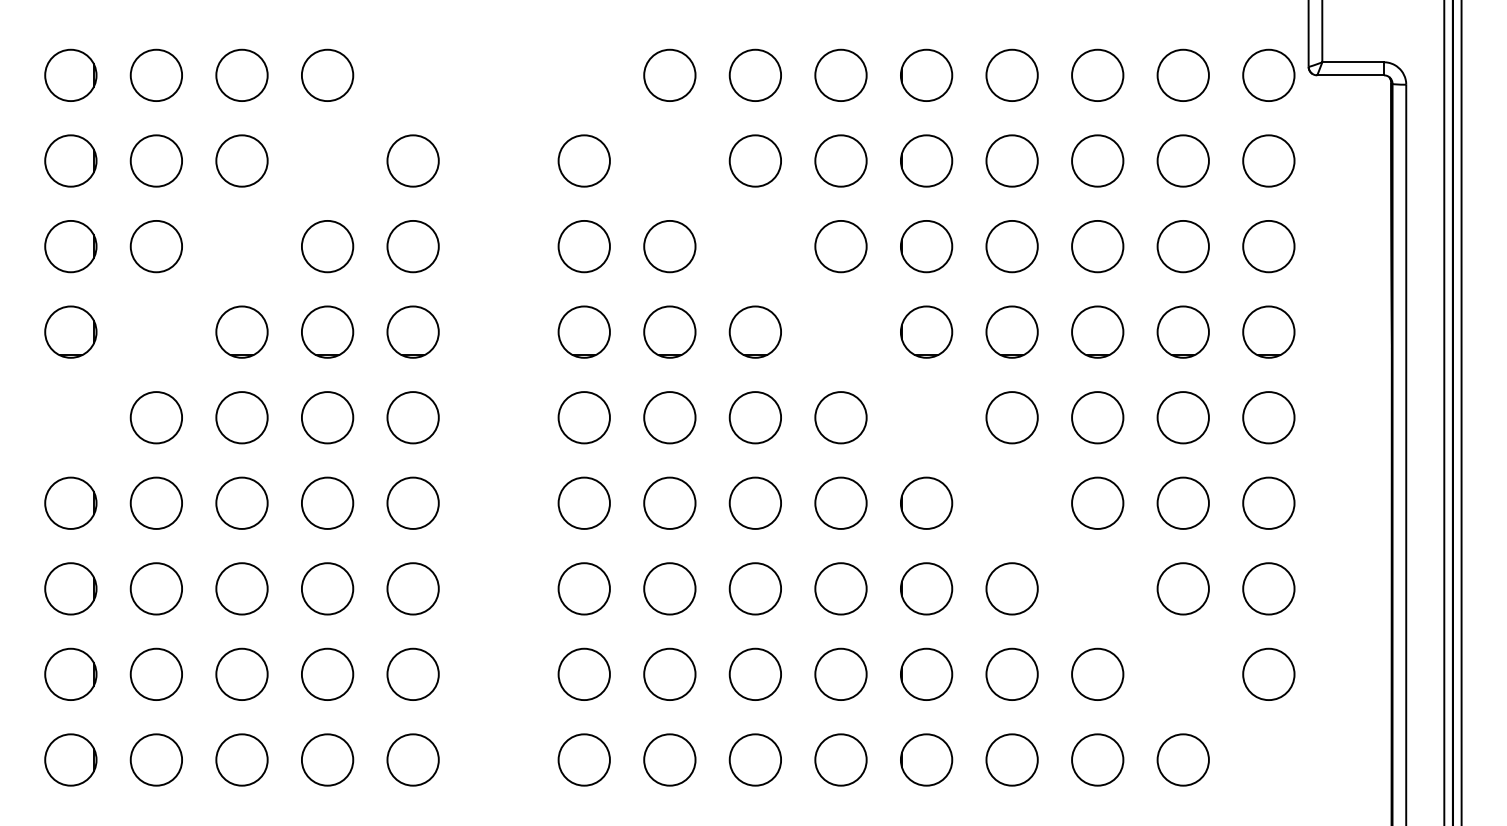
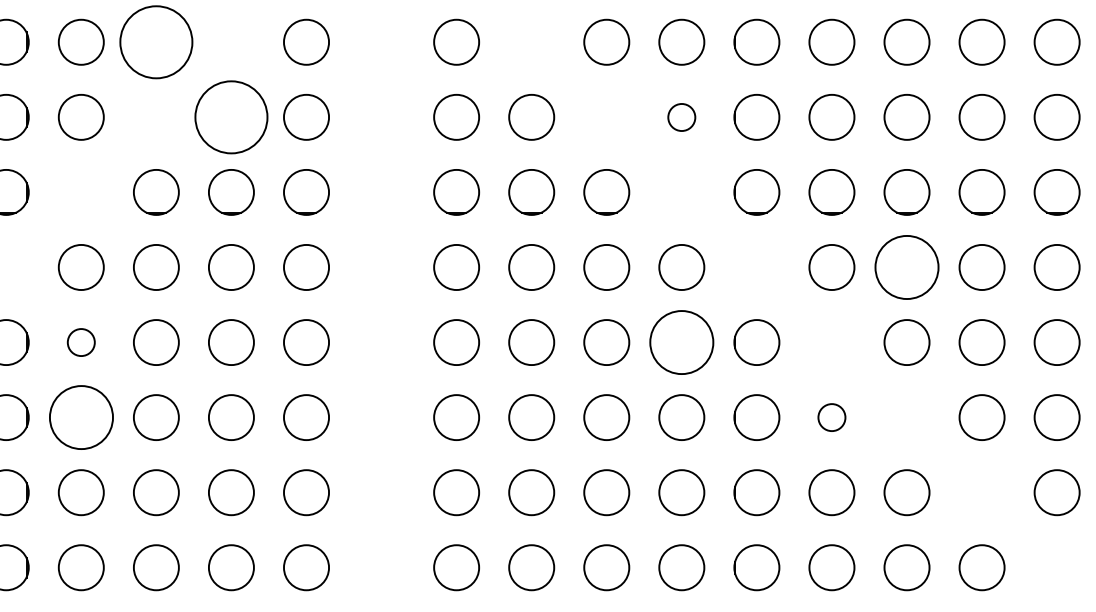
circle: (241, 160) -> (155, 41), size x1.6
circle: (327, 246) -> (231, 117), size x1.6
circle: (840, 246) -> (681, 117), size x0.6
circle: (1097, 417) -> (906, 267), size x1.4
circle: (156, 502) -> (81, 341), size x0.6
circle: (840, 502) -> (681, 341), size x1.4
circle: (155, 588) -> (80, 417), size x1.4
circle: (1011, 588) -> (831, 417), size x0.6

